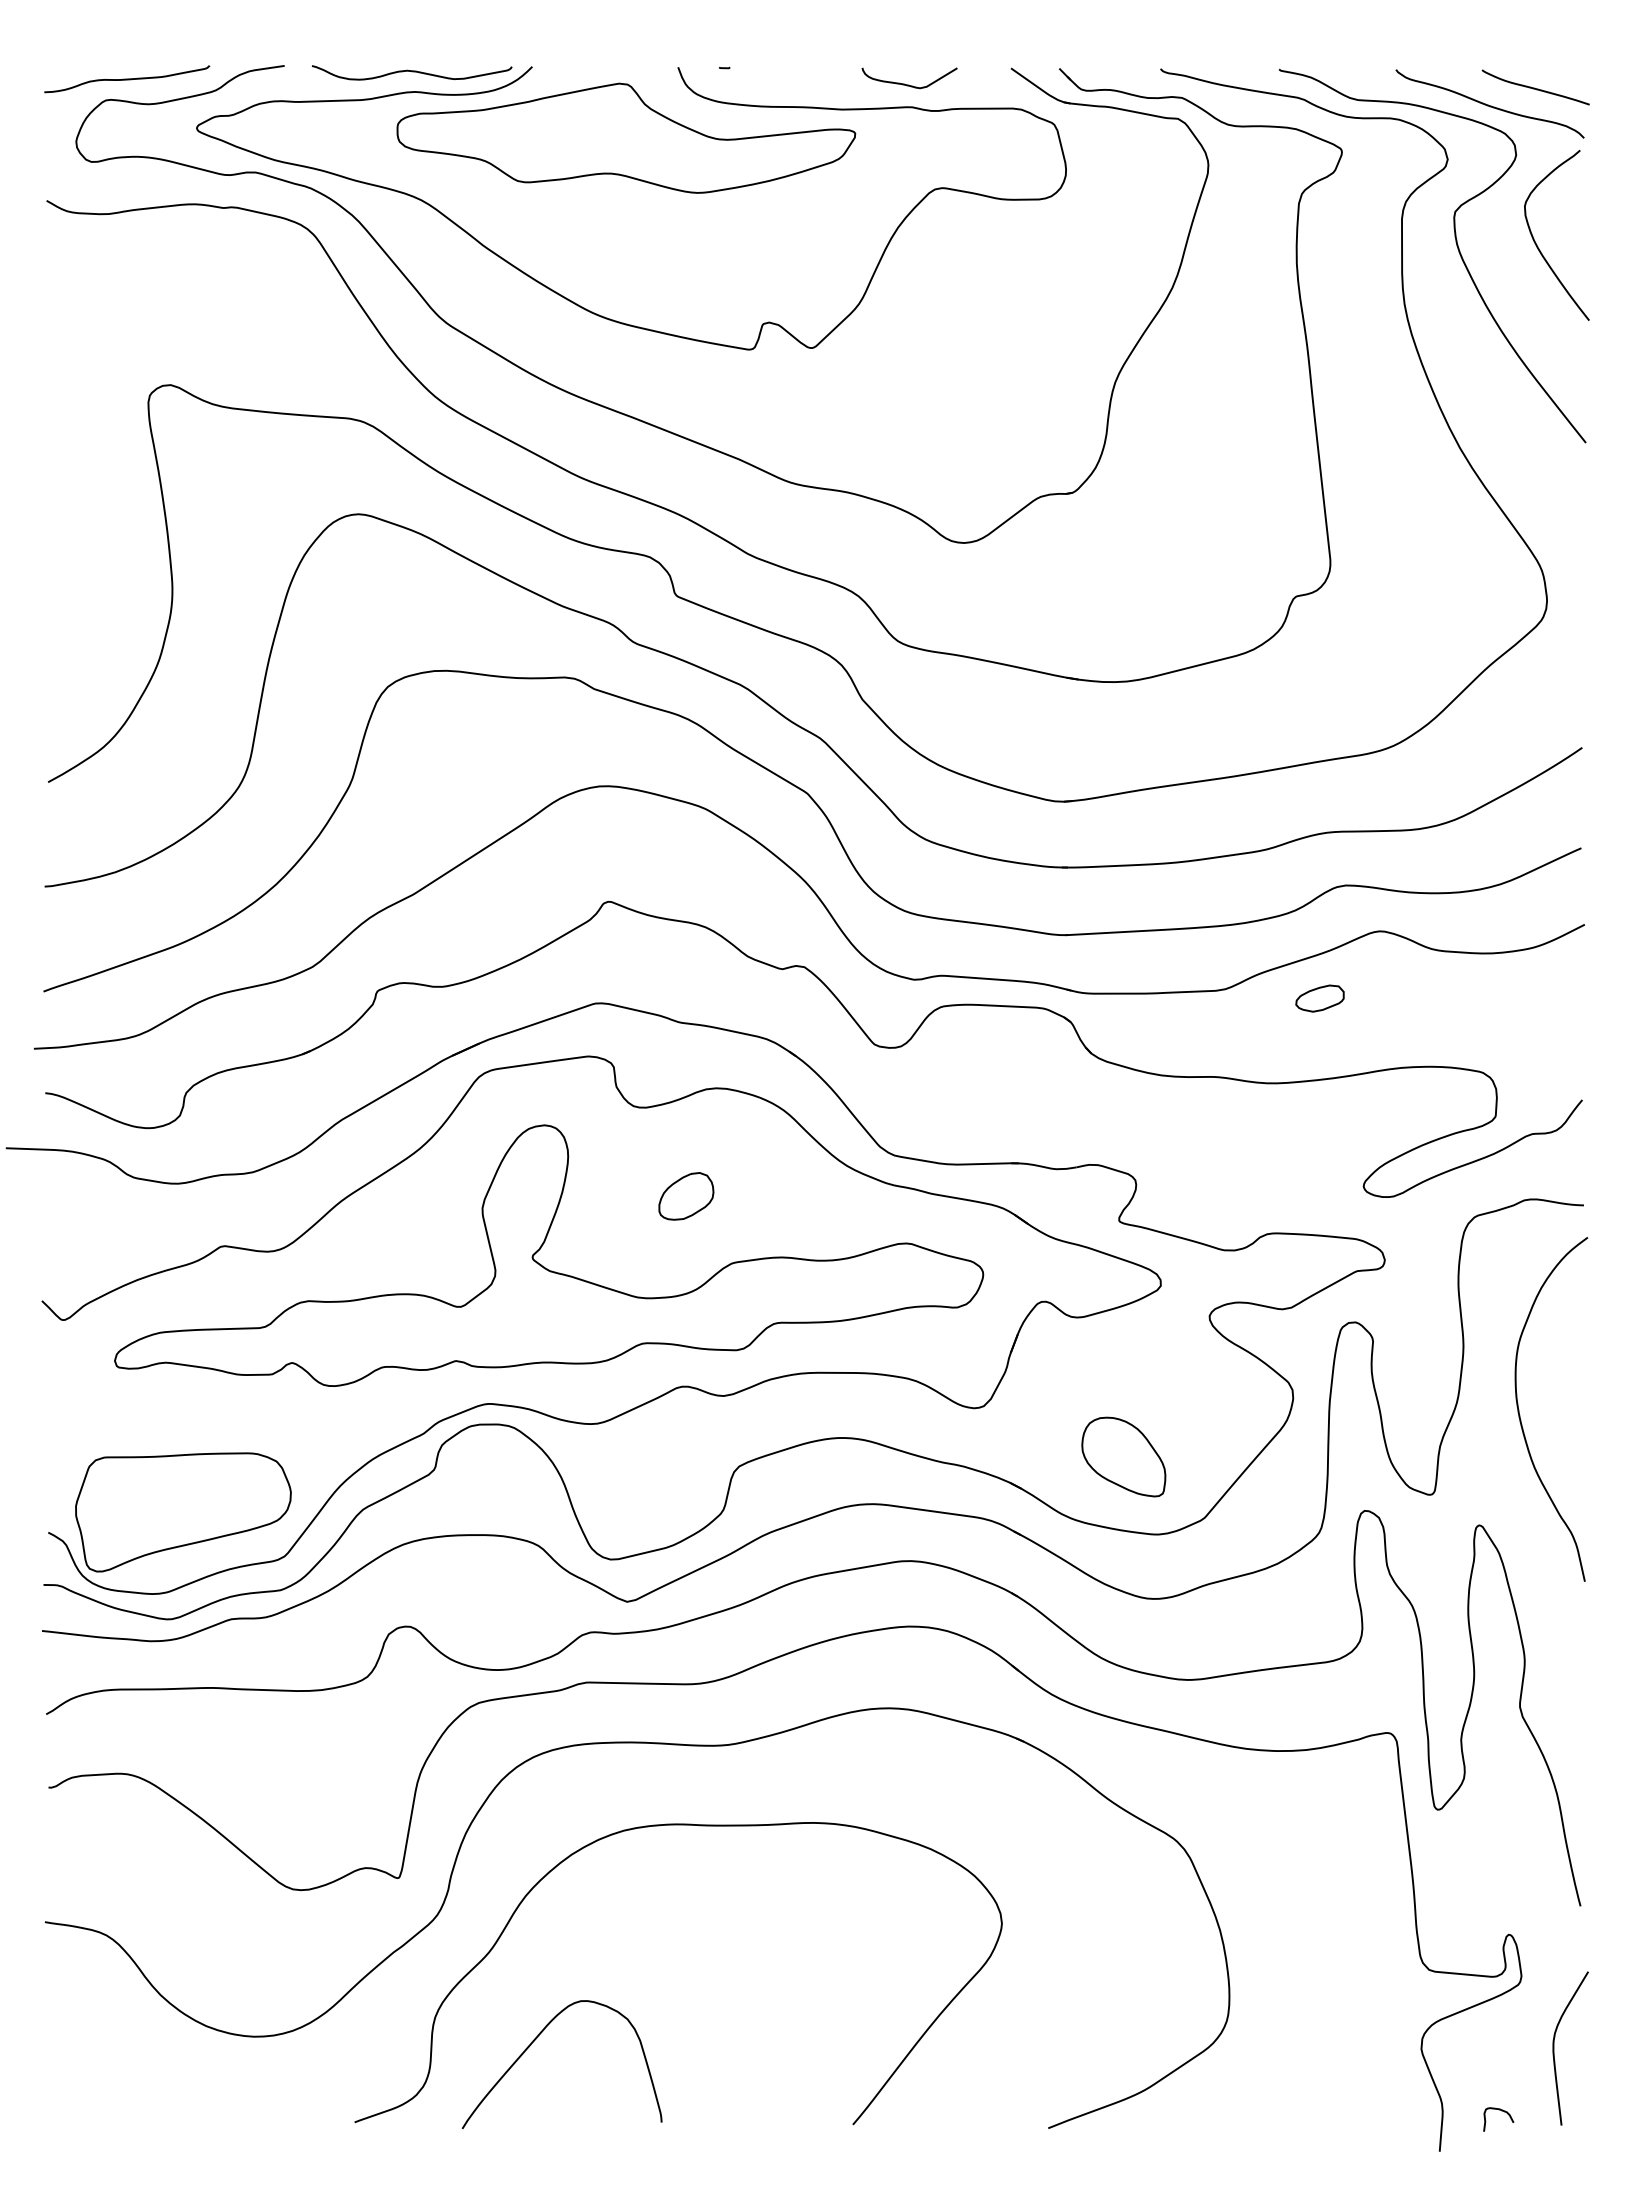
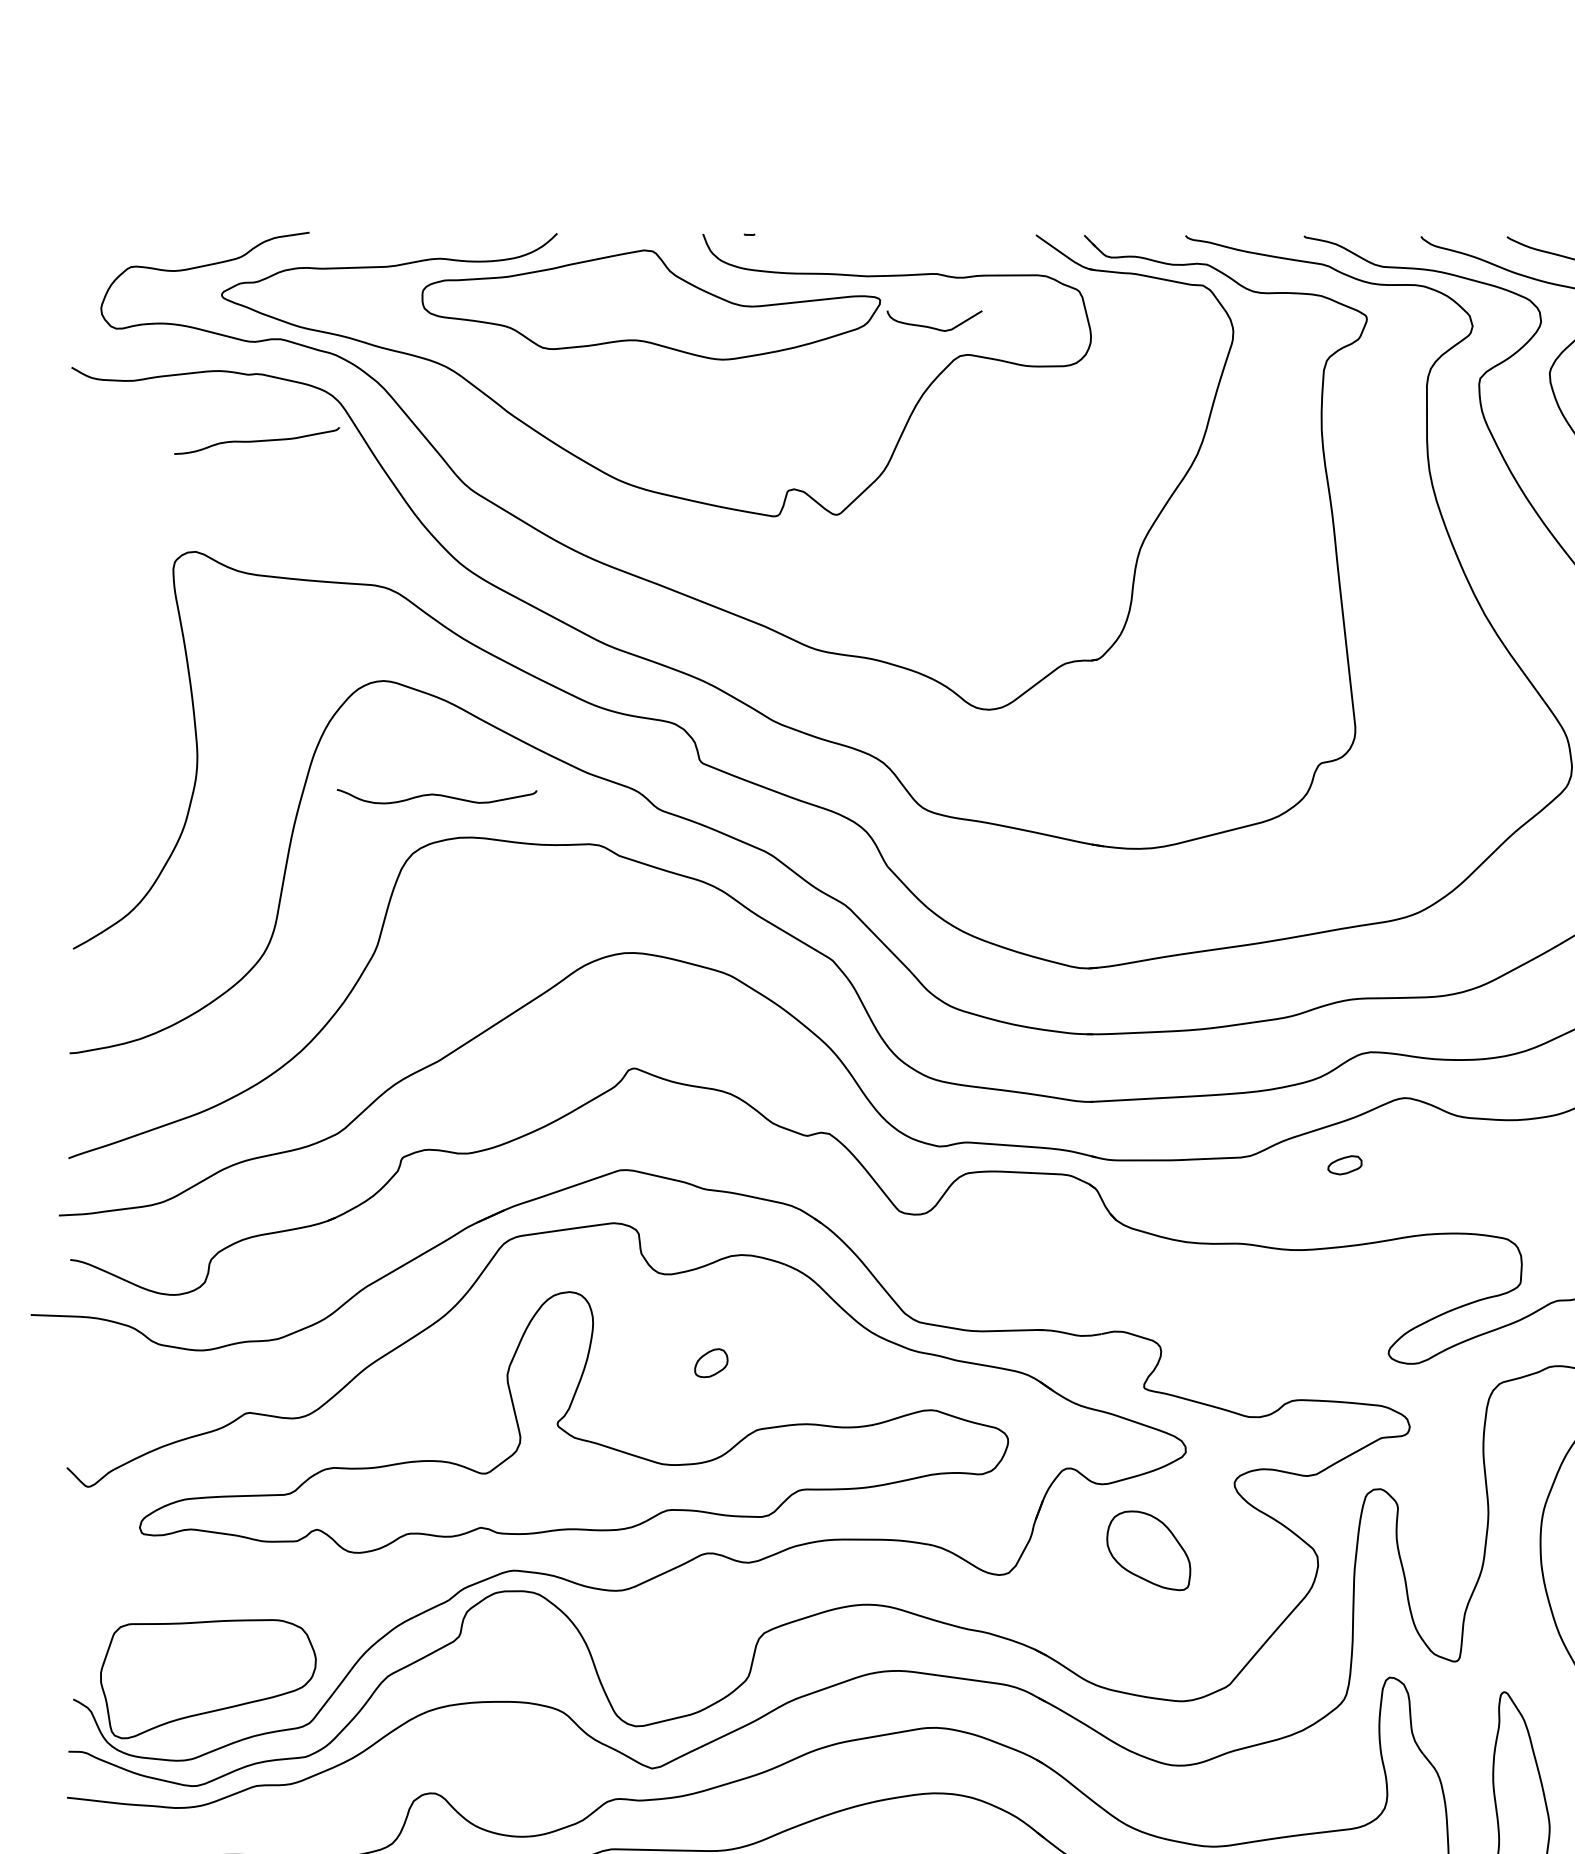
curve: (411, 72) -> (436, 796), moved
curve: (127, 79) -> (257, 441), moved
curve: (909, 84) -> (934, 327), moved
part: (1319, 998) -> (1344, 1165), size x0.7
part: (686, 1196) -> (711, 1363), size x0.6
part: (1123, 1456) -> (1148, 1550), moved

